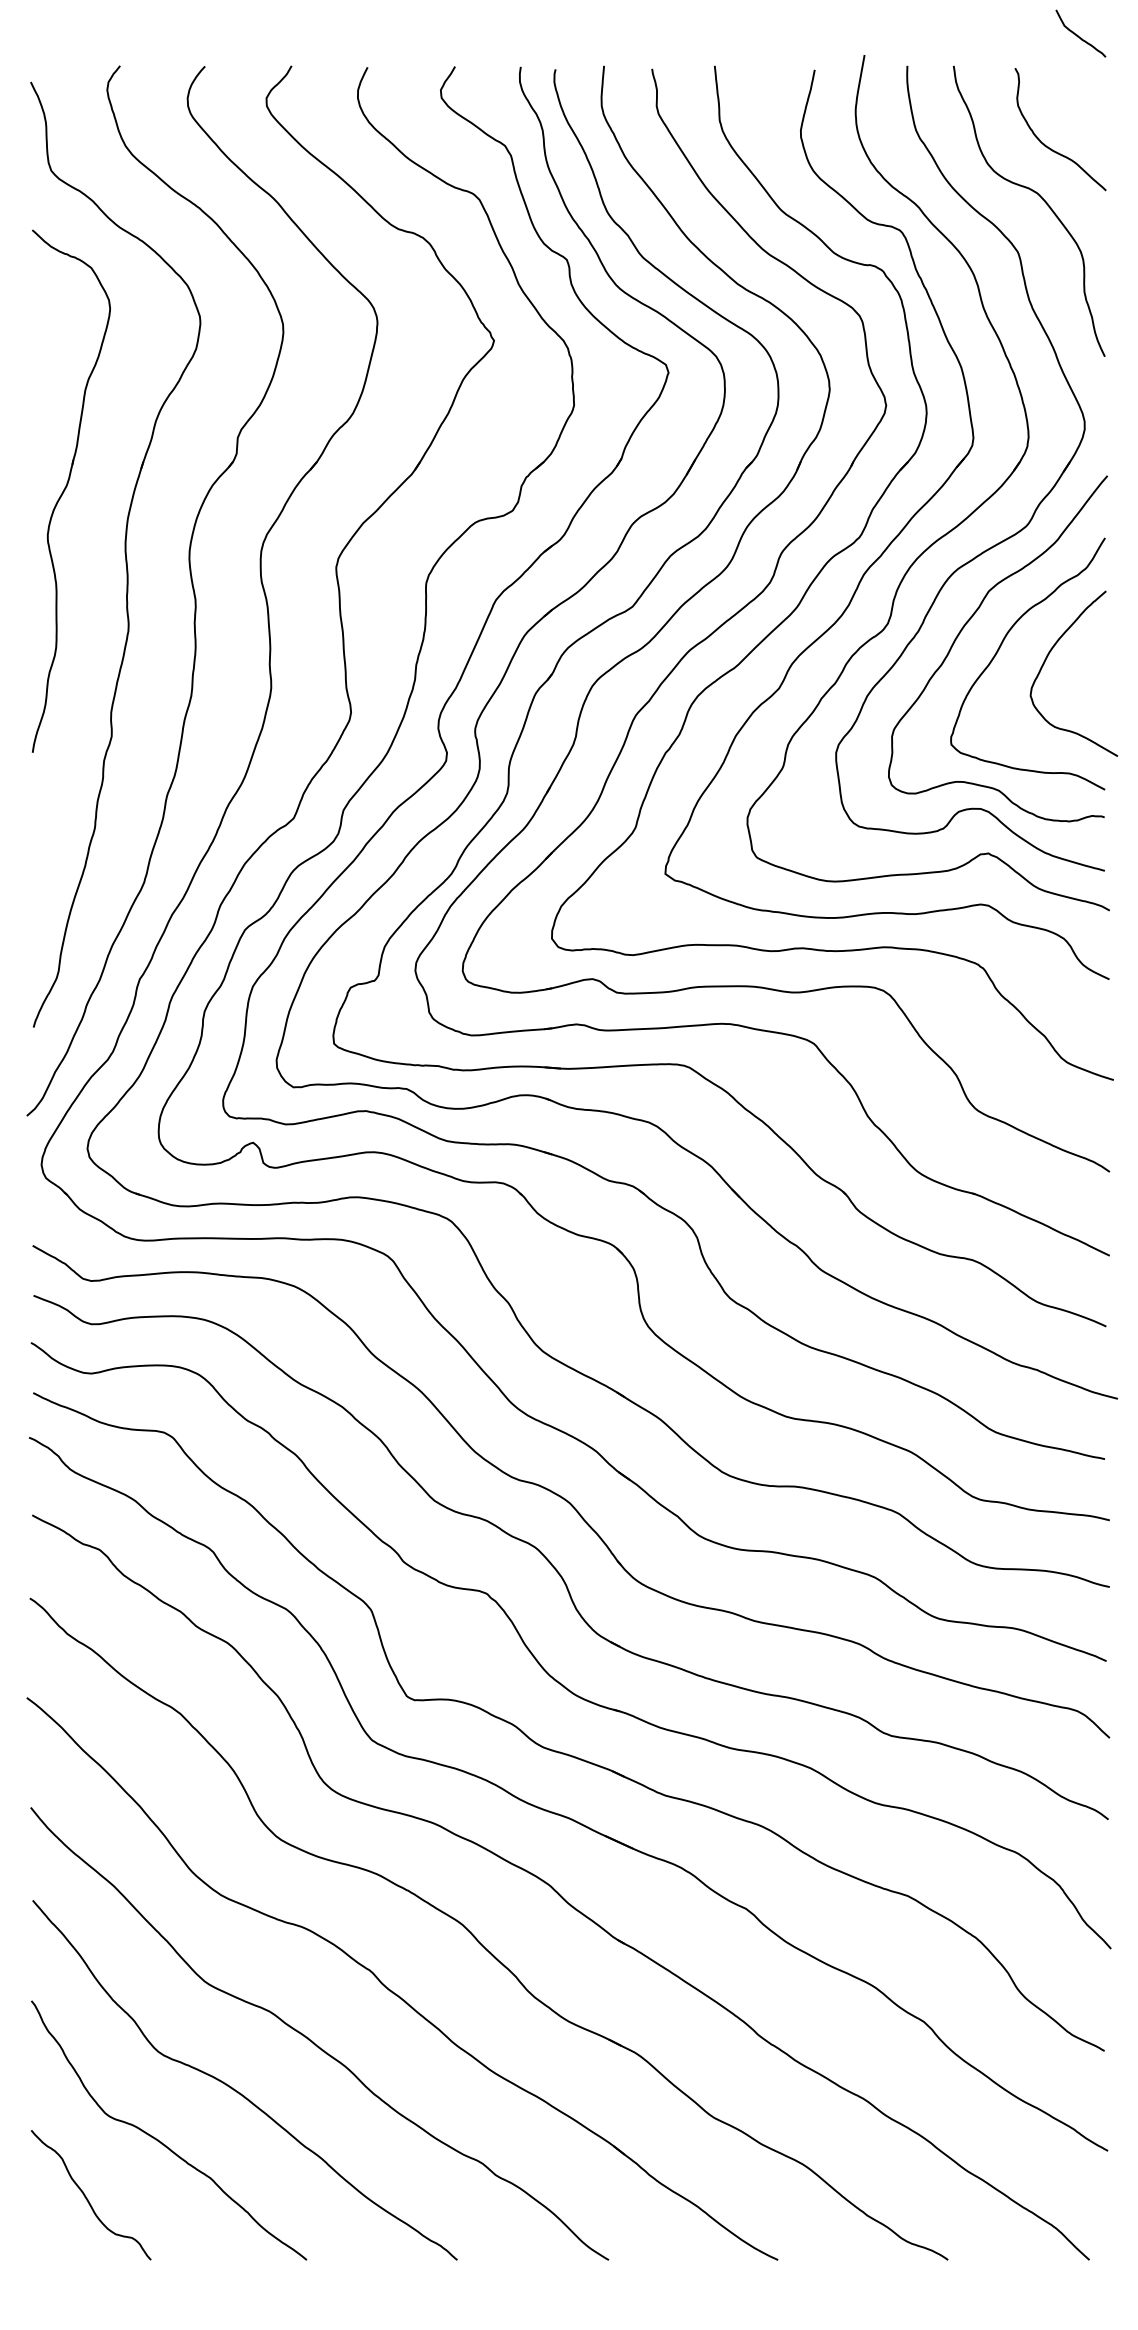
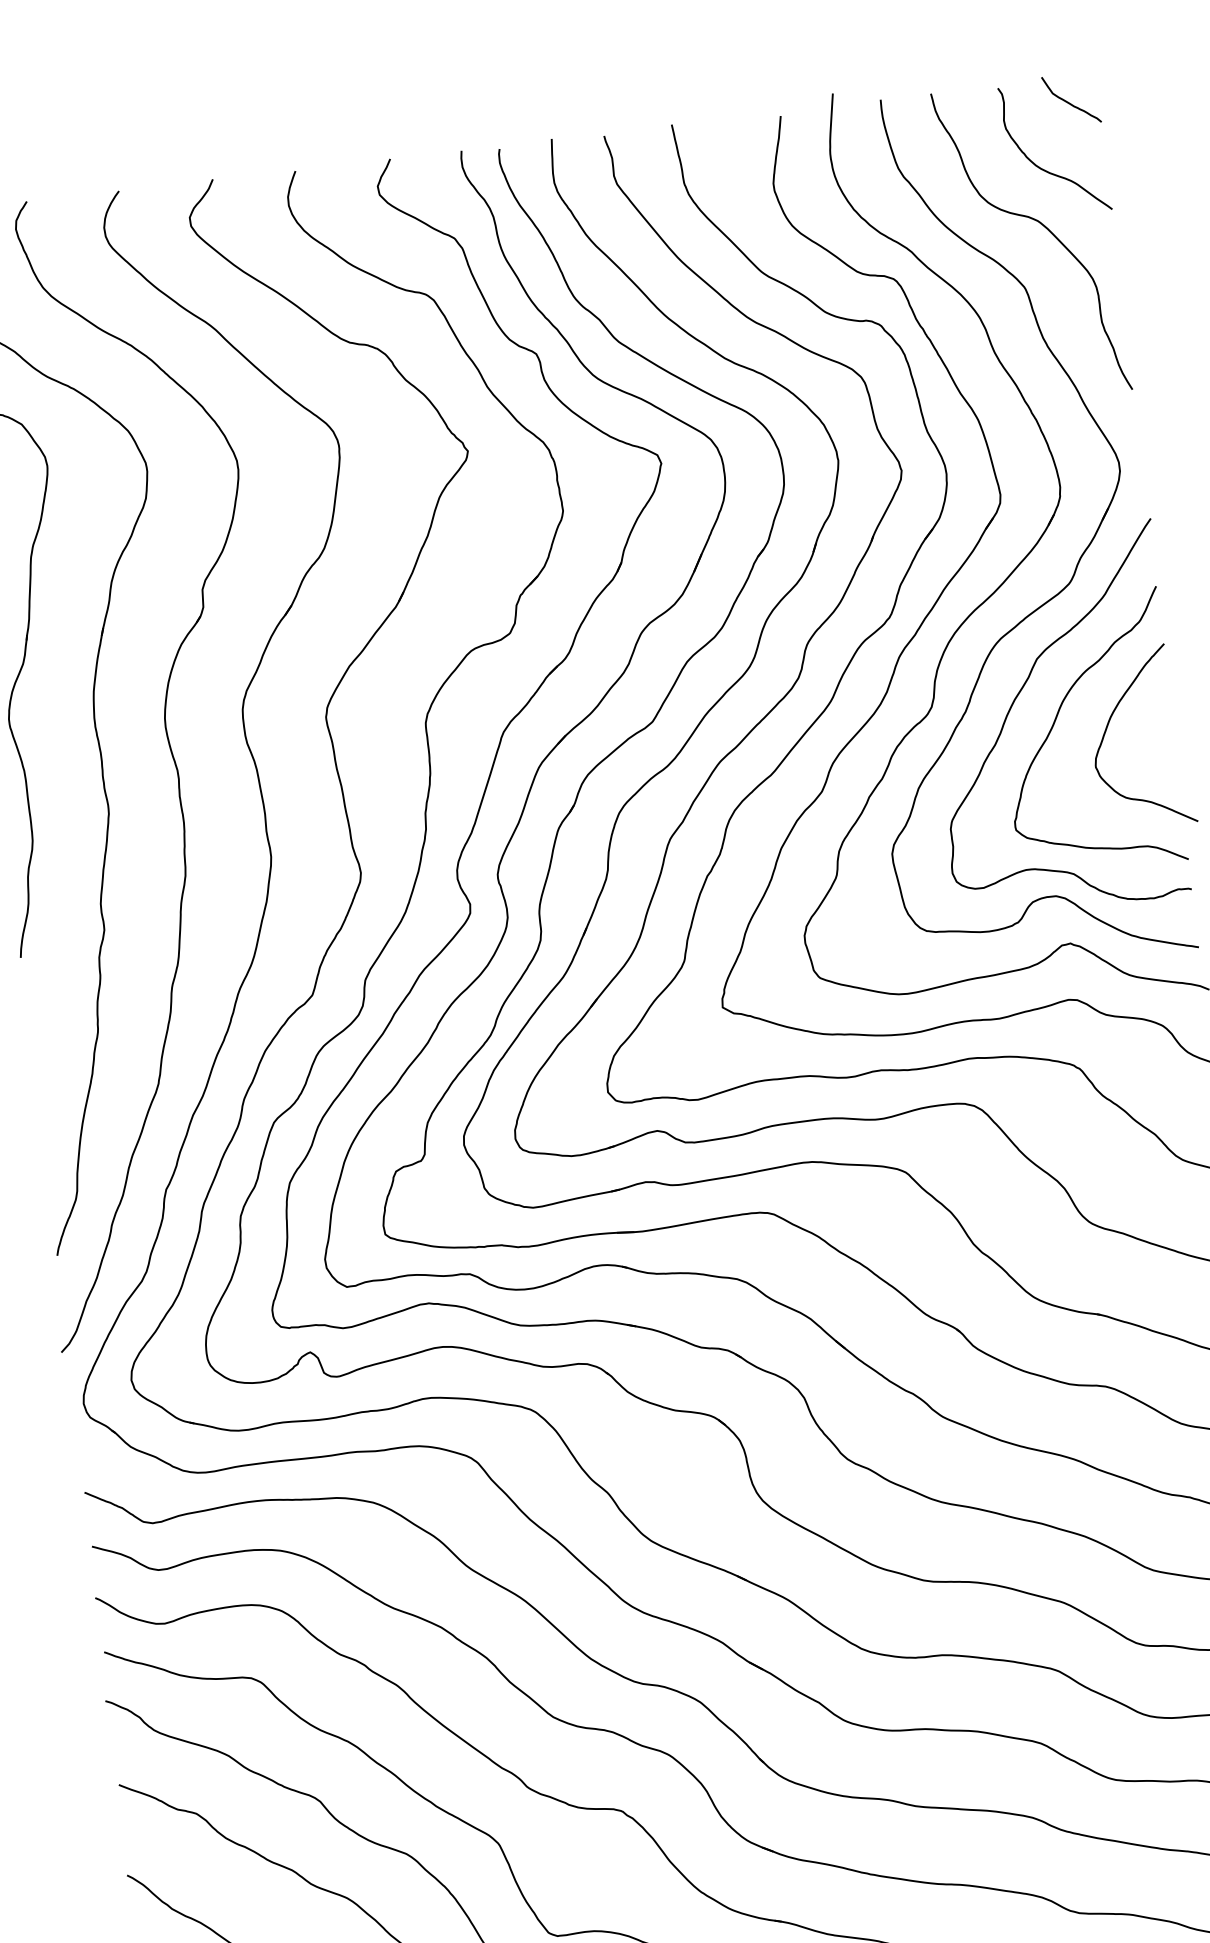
curve: (1078, 35) -> (1069, 102), moved

